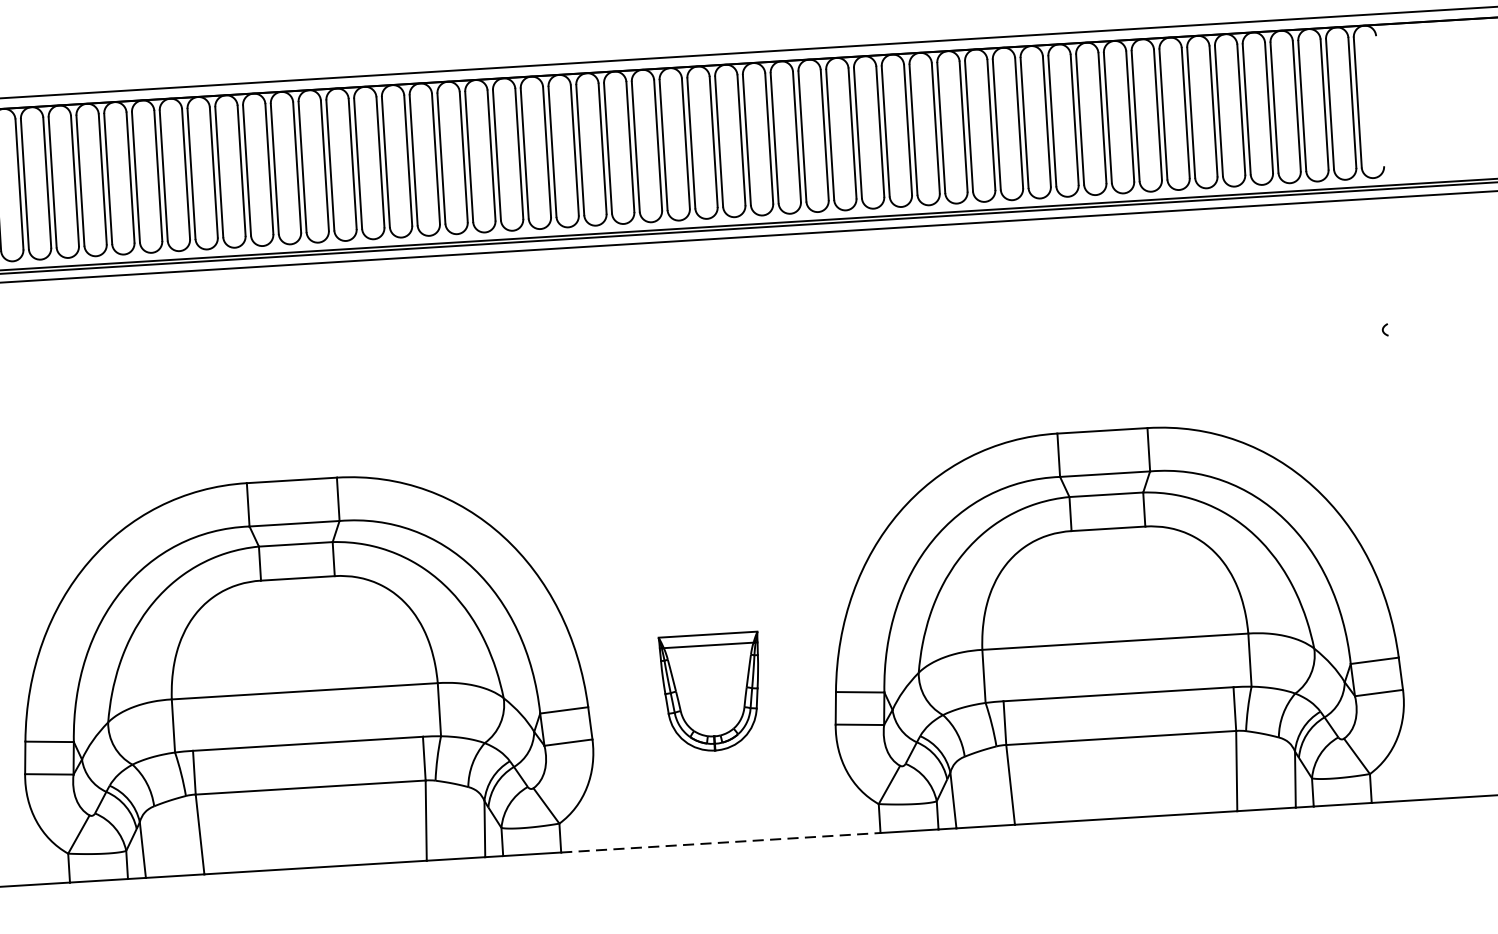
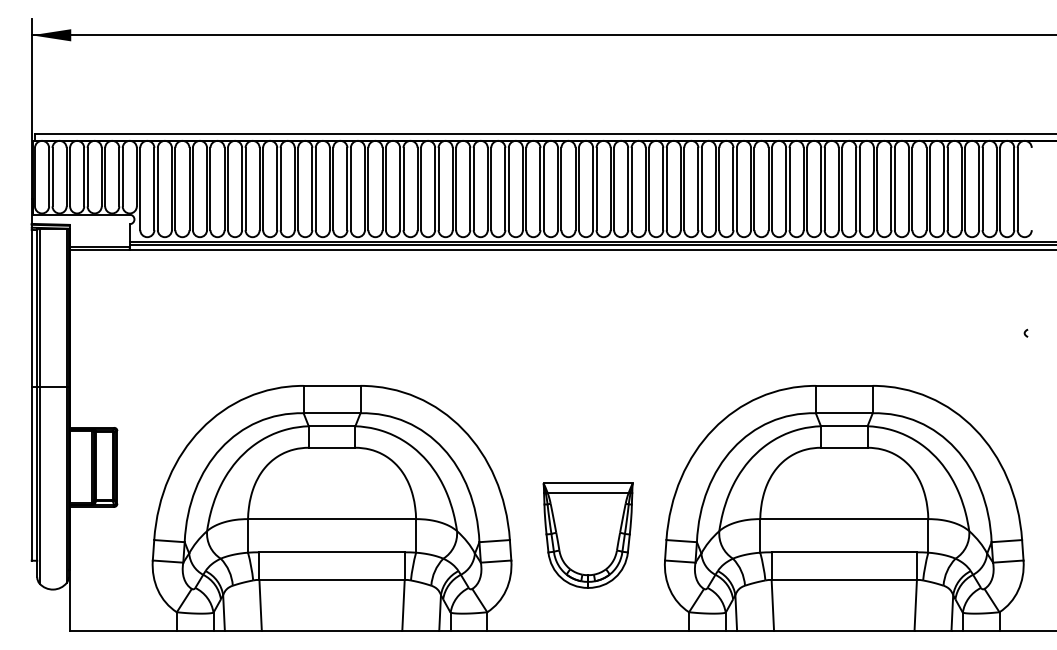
part: (710, 692) -> (587, 535), size x1.43
line: (721, 842) -> (588, 630), dashed -> solid

